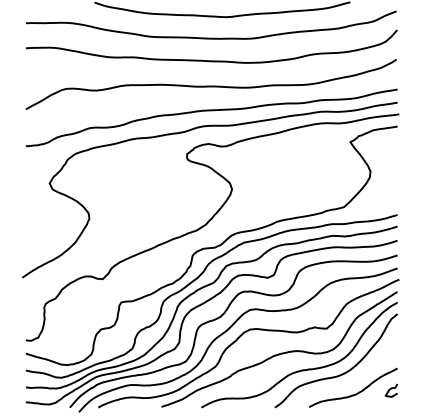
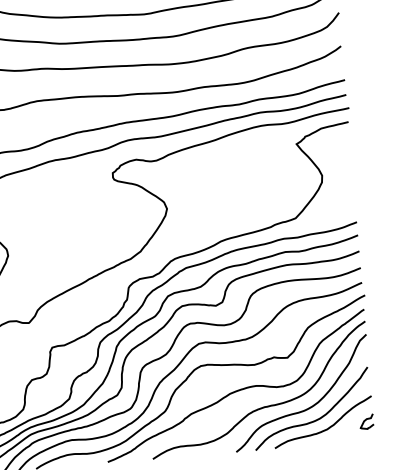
curve: (347, 384) -> (316, 419), added

